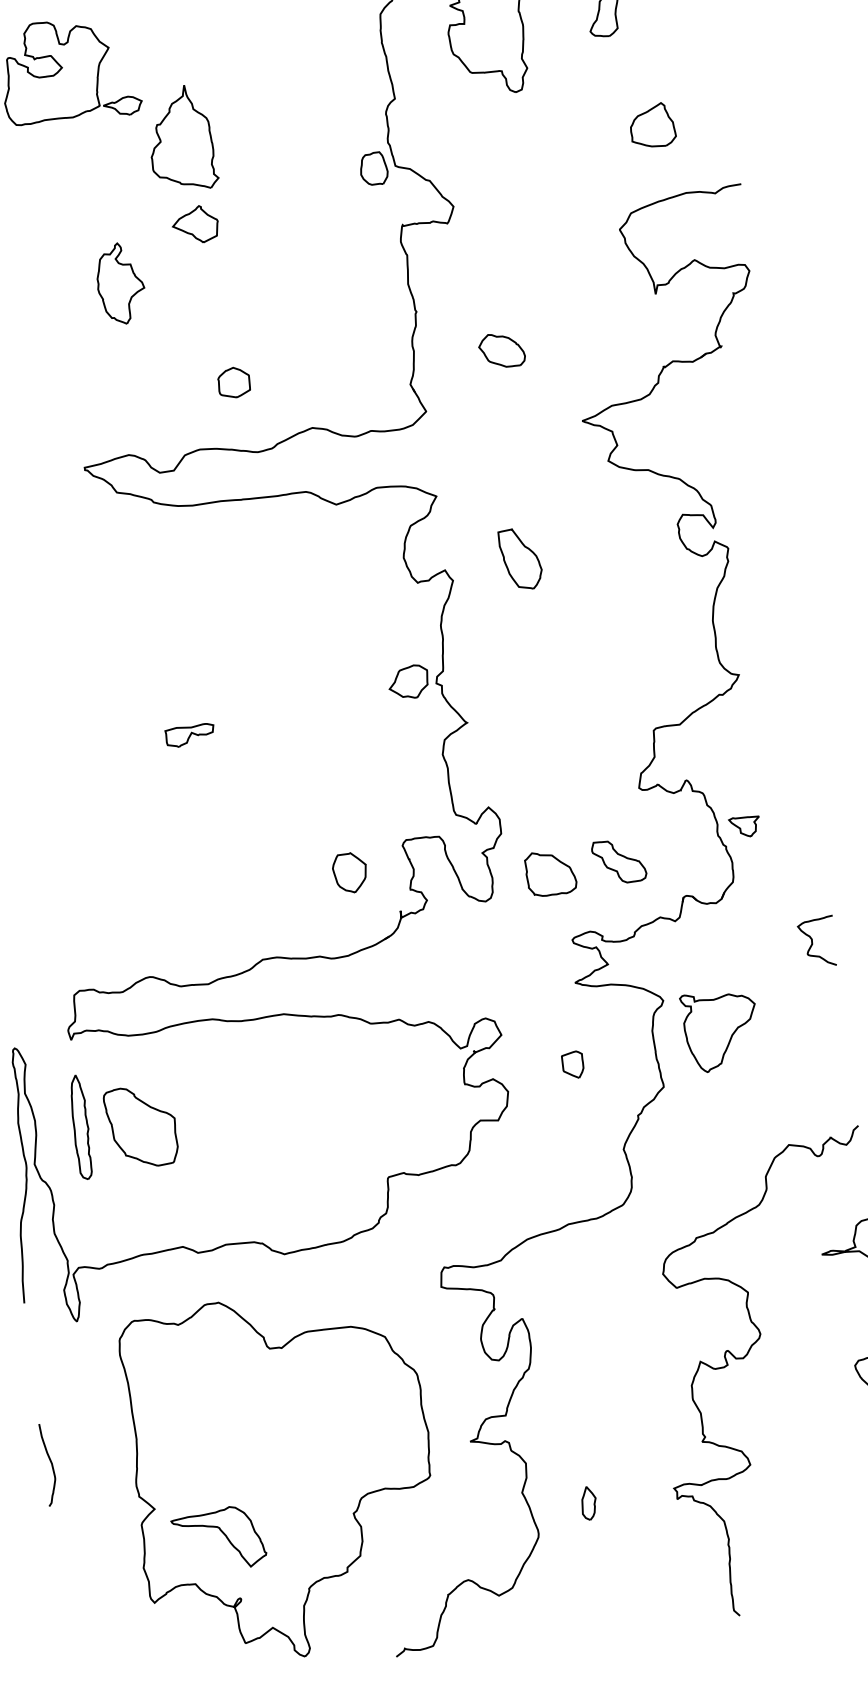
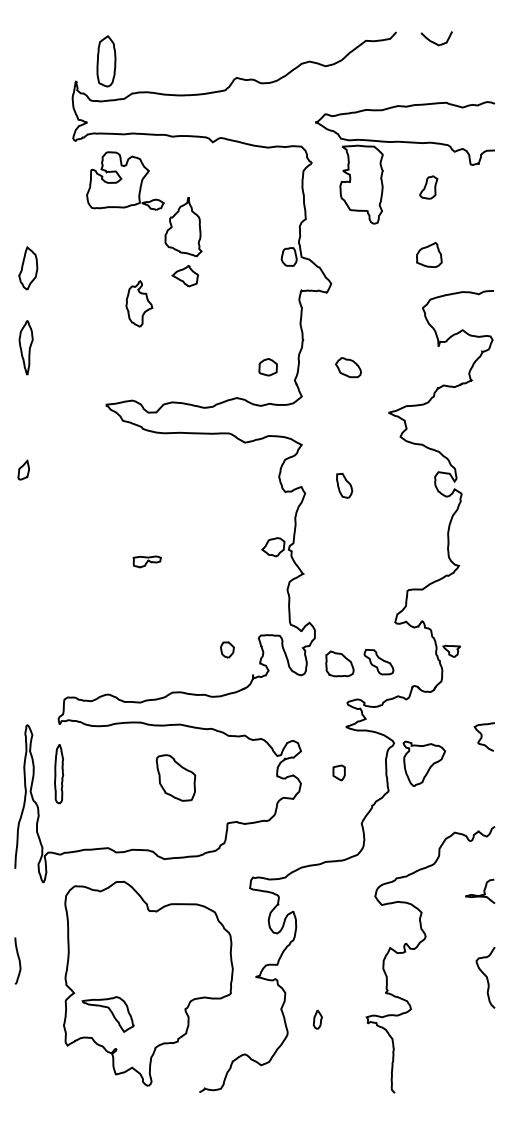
part: (652, 126) -> (429, 255), moved
part: (232, 383) -> (267, 367), moved
part: (520, 558) -> (344, 485), size x0.7
part: (350, 872) -> (227, 649), size x0.7
curve: (813, 941) -> (482, 736), moved
part: (140, 1126) -> (175, 777), moved

